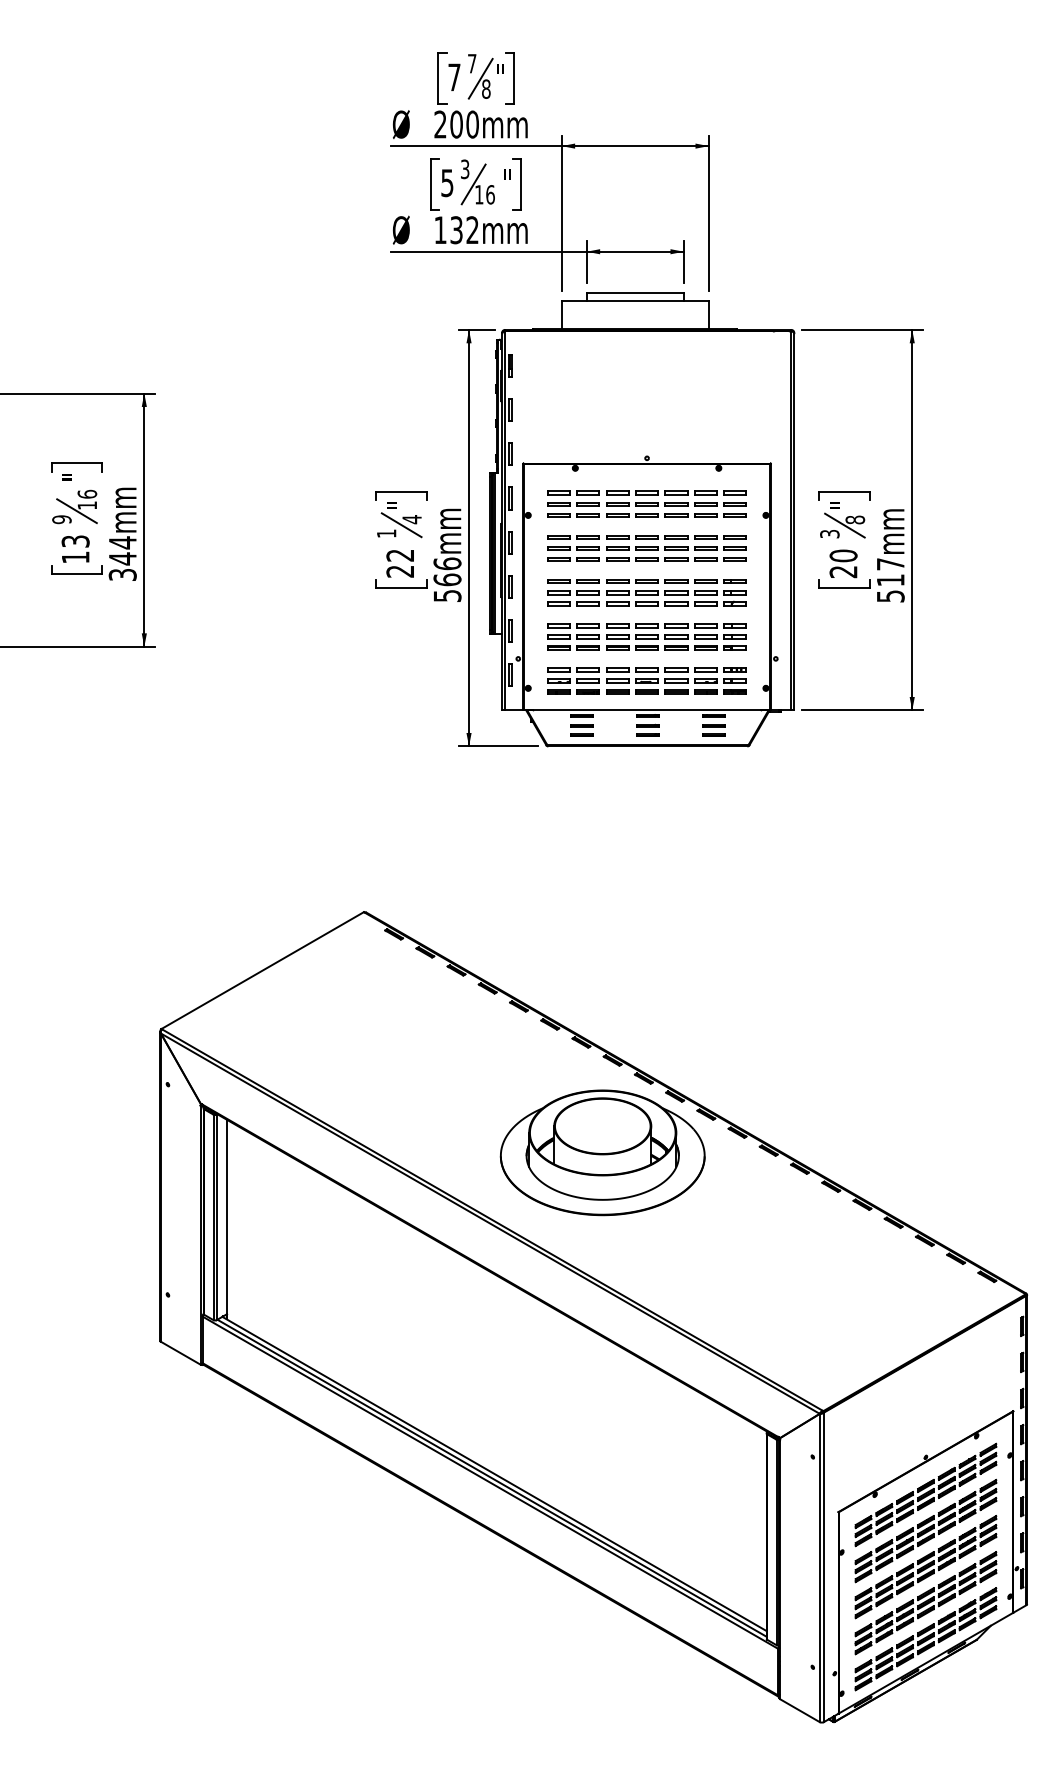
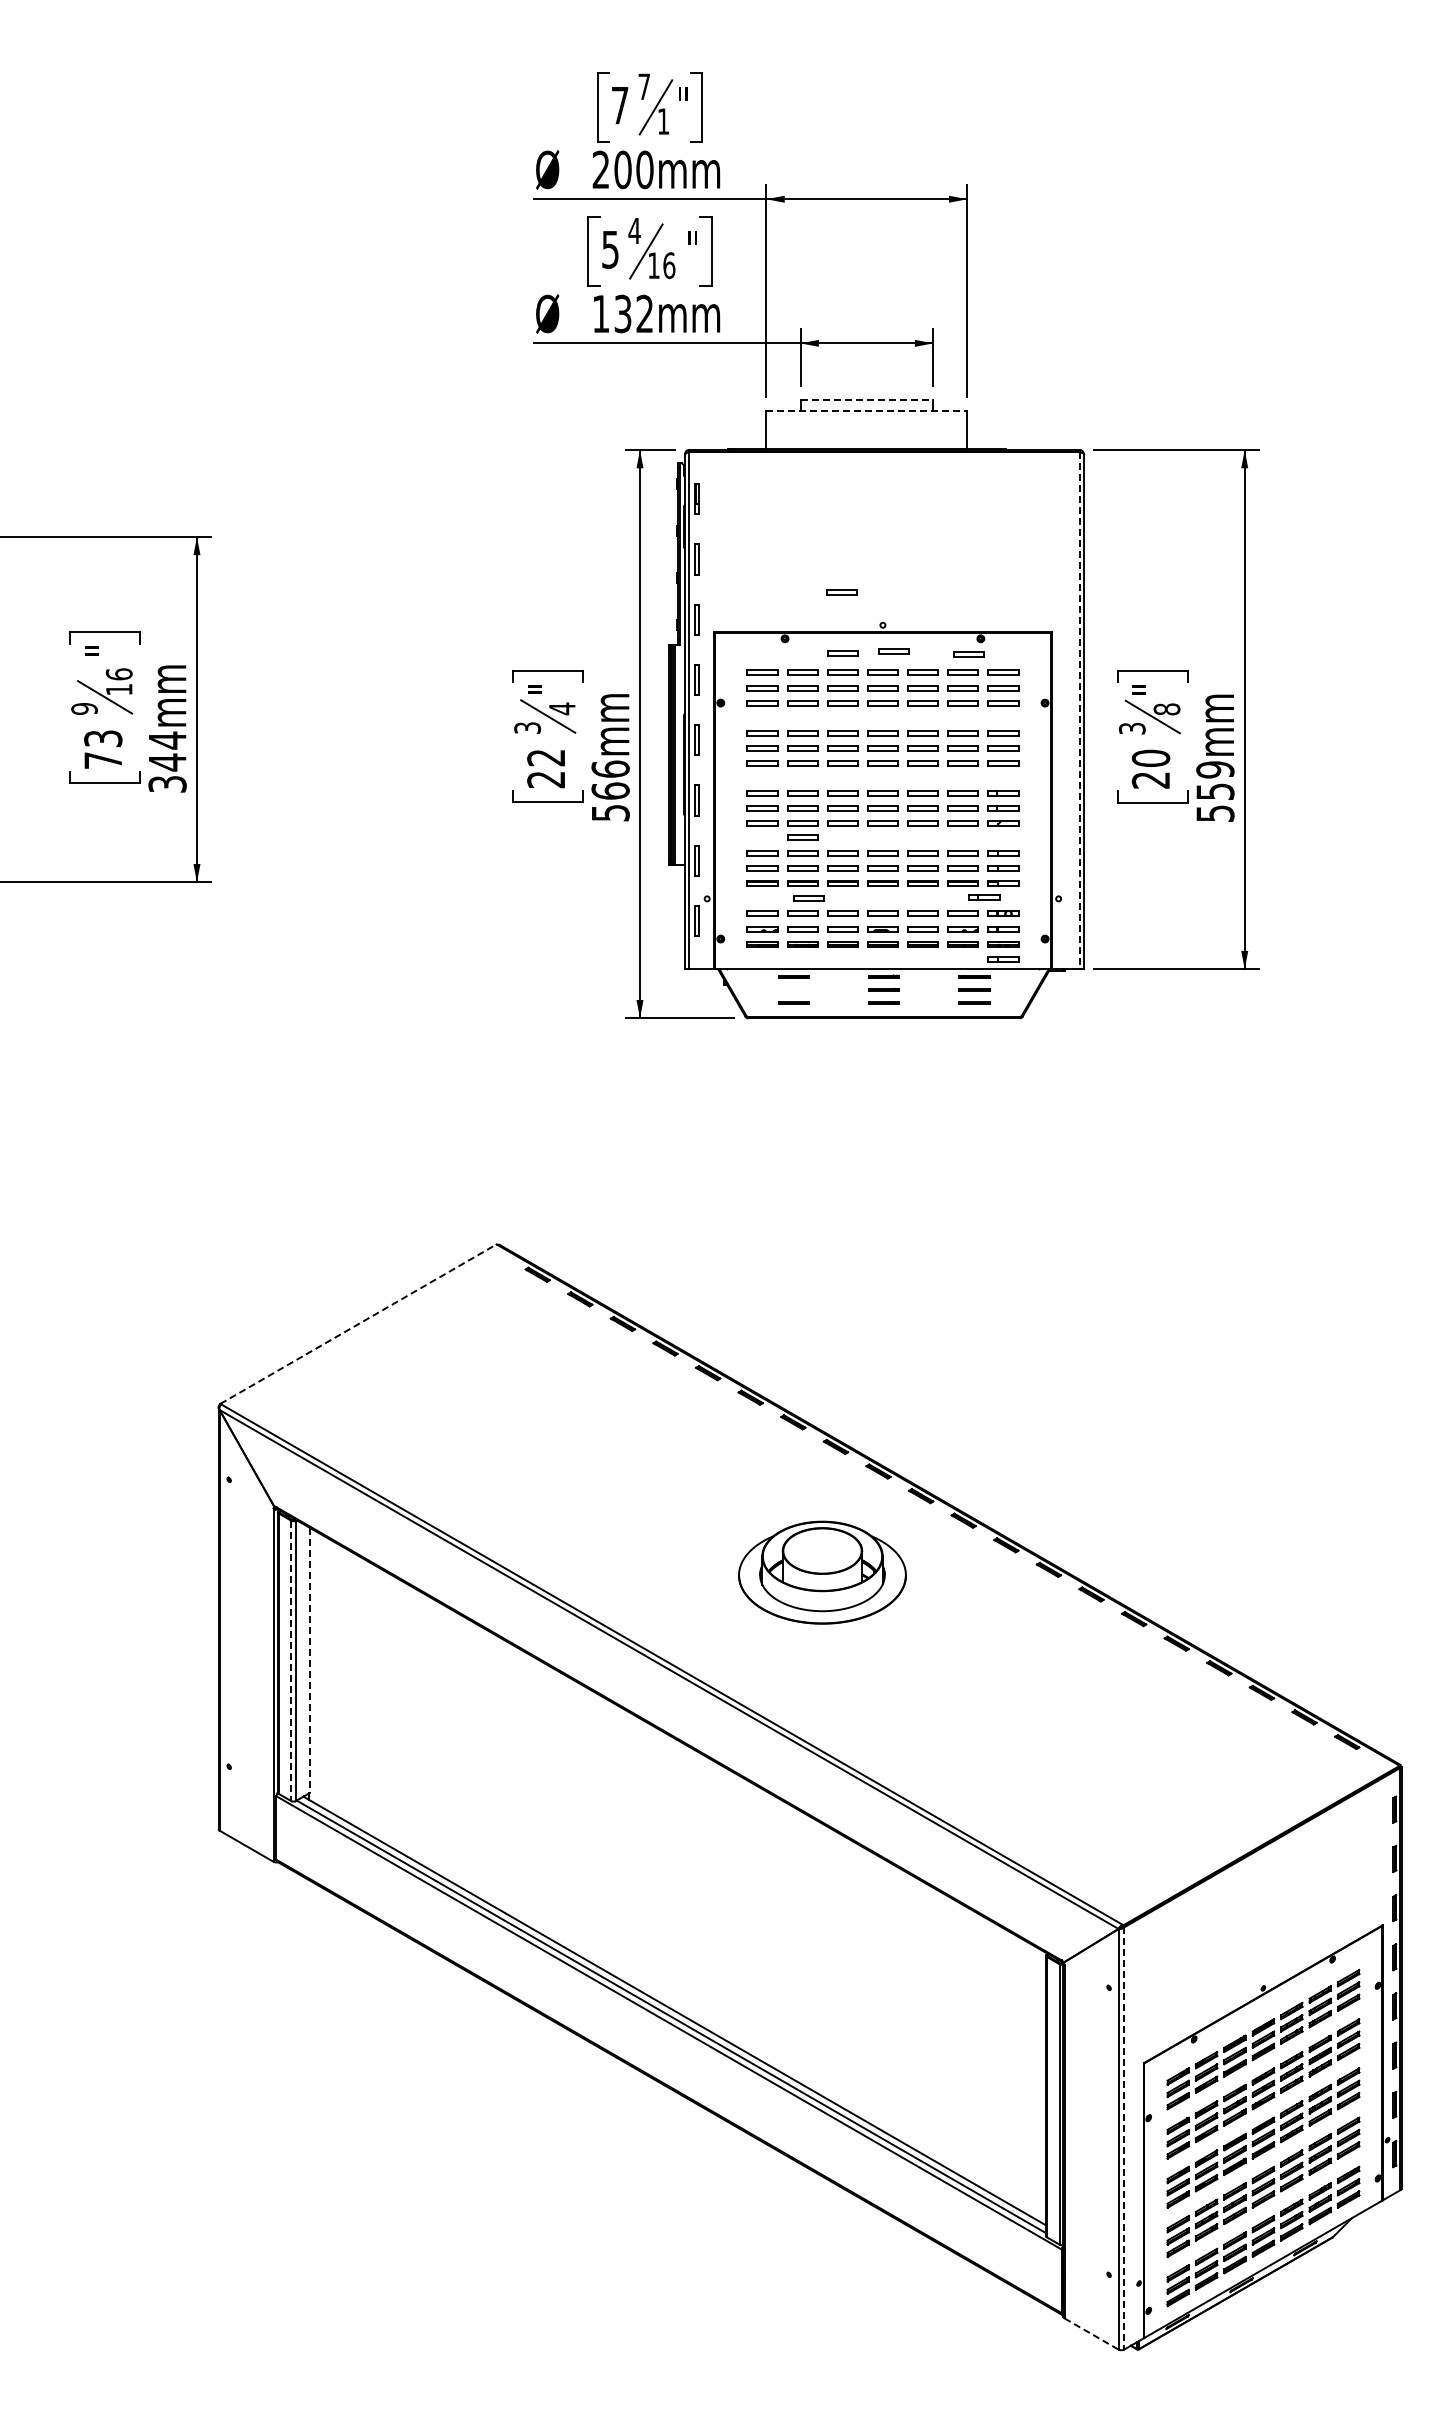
text: (486, 89) -> (663, 121), 8 -> 1
text: (465, 169) -> (634, 230), 3 -> 4
line: (635, 292) -> (867, 399), solid -> dashed
line: (635, 300) -> (867, 410), solid -> dashed
part: (616, 434) -> (841, 592), added
part: (654, 477) -> (893, 651), added
part: (617, 479) -> (842, 653), added
part: (709, 479) -> (968, 654), added
line: (791, 520) -> (1079, 710), solid -> dashed
text: (386, 533) -> (527, 727), 1 -> 3
text: (75, 557) -> (102, 760), 13 -> 73
text: (890, 572) -> (1215, 780), 517mm -> 559mm
part: (588, 613) -> (802, 837), added
part: (721, 657) -> (984, 897), added
part: (592, 658) -> (808, 898), added
part: (735, 703) -> (1003, 959), added
line: (581, 725) -> (793, 989), removed
line: (262, 970) -> (358, 1323), solid -> dashed
part: (602, 1152) -> (822, 1572), size x0.6
line: (213, 1217) -> (291, 1661), solid -> dashed
line: (226, 1217) -> (309, 1660), solid -> dashed
line: (824, 1567) -> (1124, 2138), solid -> dashed
line: (800, 1711) -> (1092, 2334), solid -> dashed

